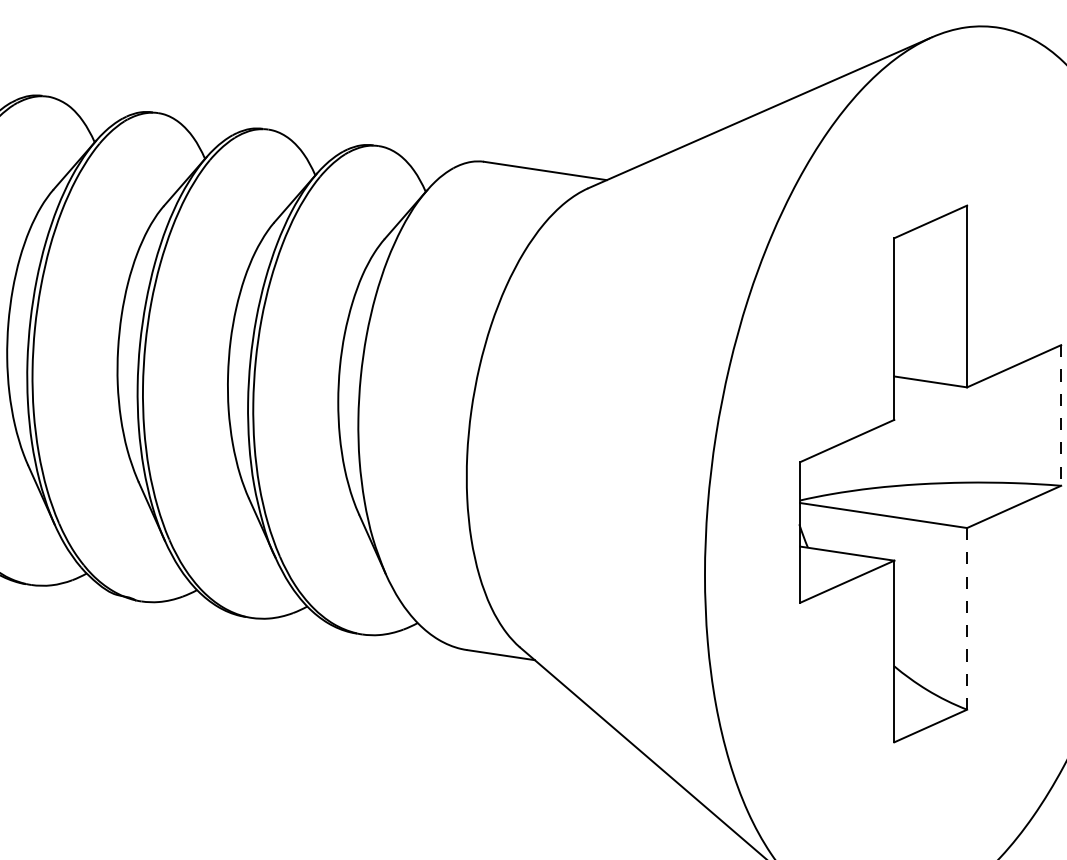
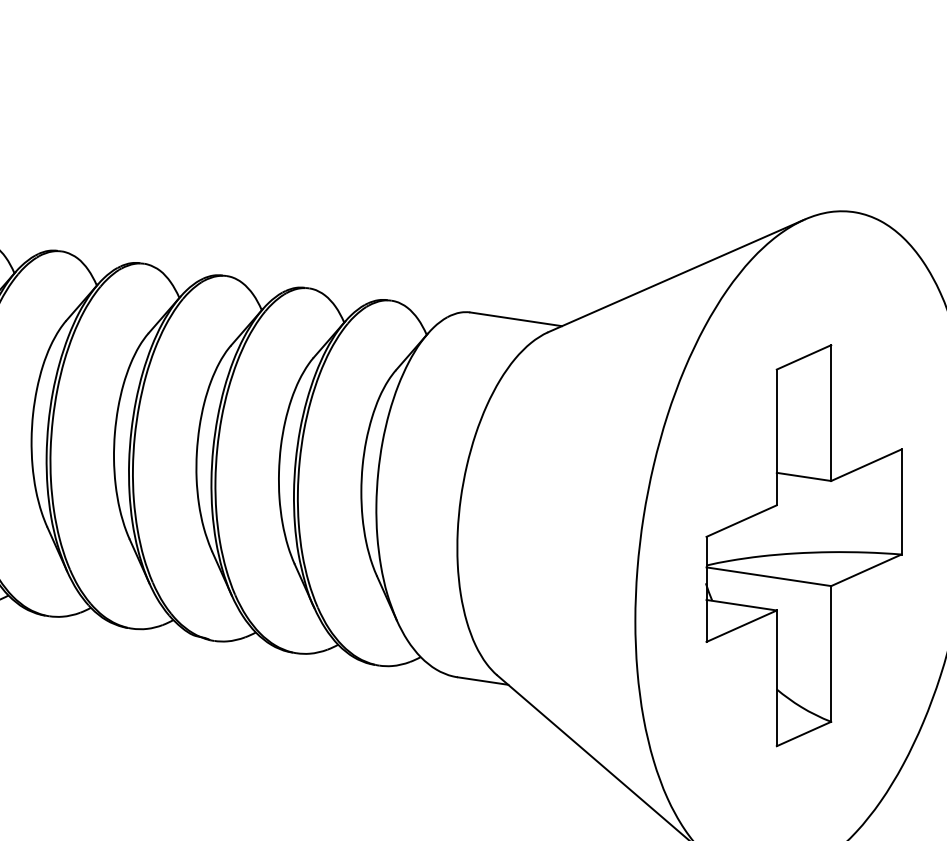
line: (1061, 416) -> (901, 502), dashed -> solid
line: (967, 618) -> (831, 653), dashed -> solid

